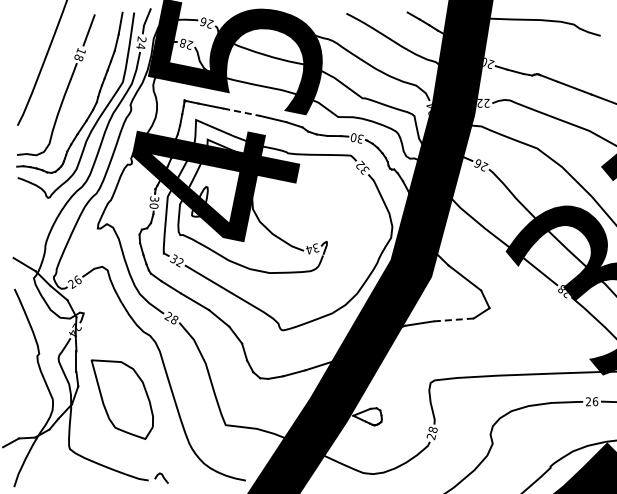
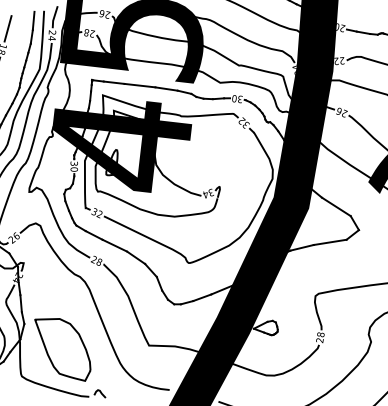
line: (241, 112) -> (139, 85), dashed -> solid
line: (453, 319) -> (329, 242), dashed -> solid
part: (121, 399) -> (62, 349), moved

